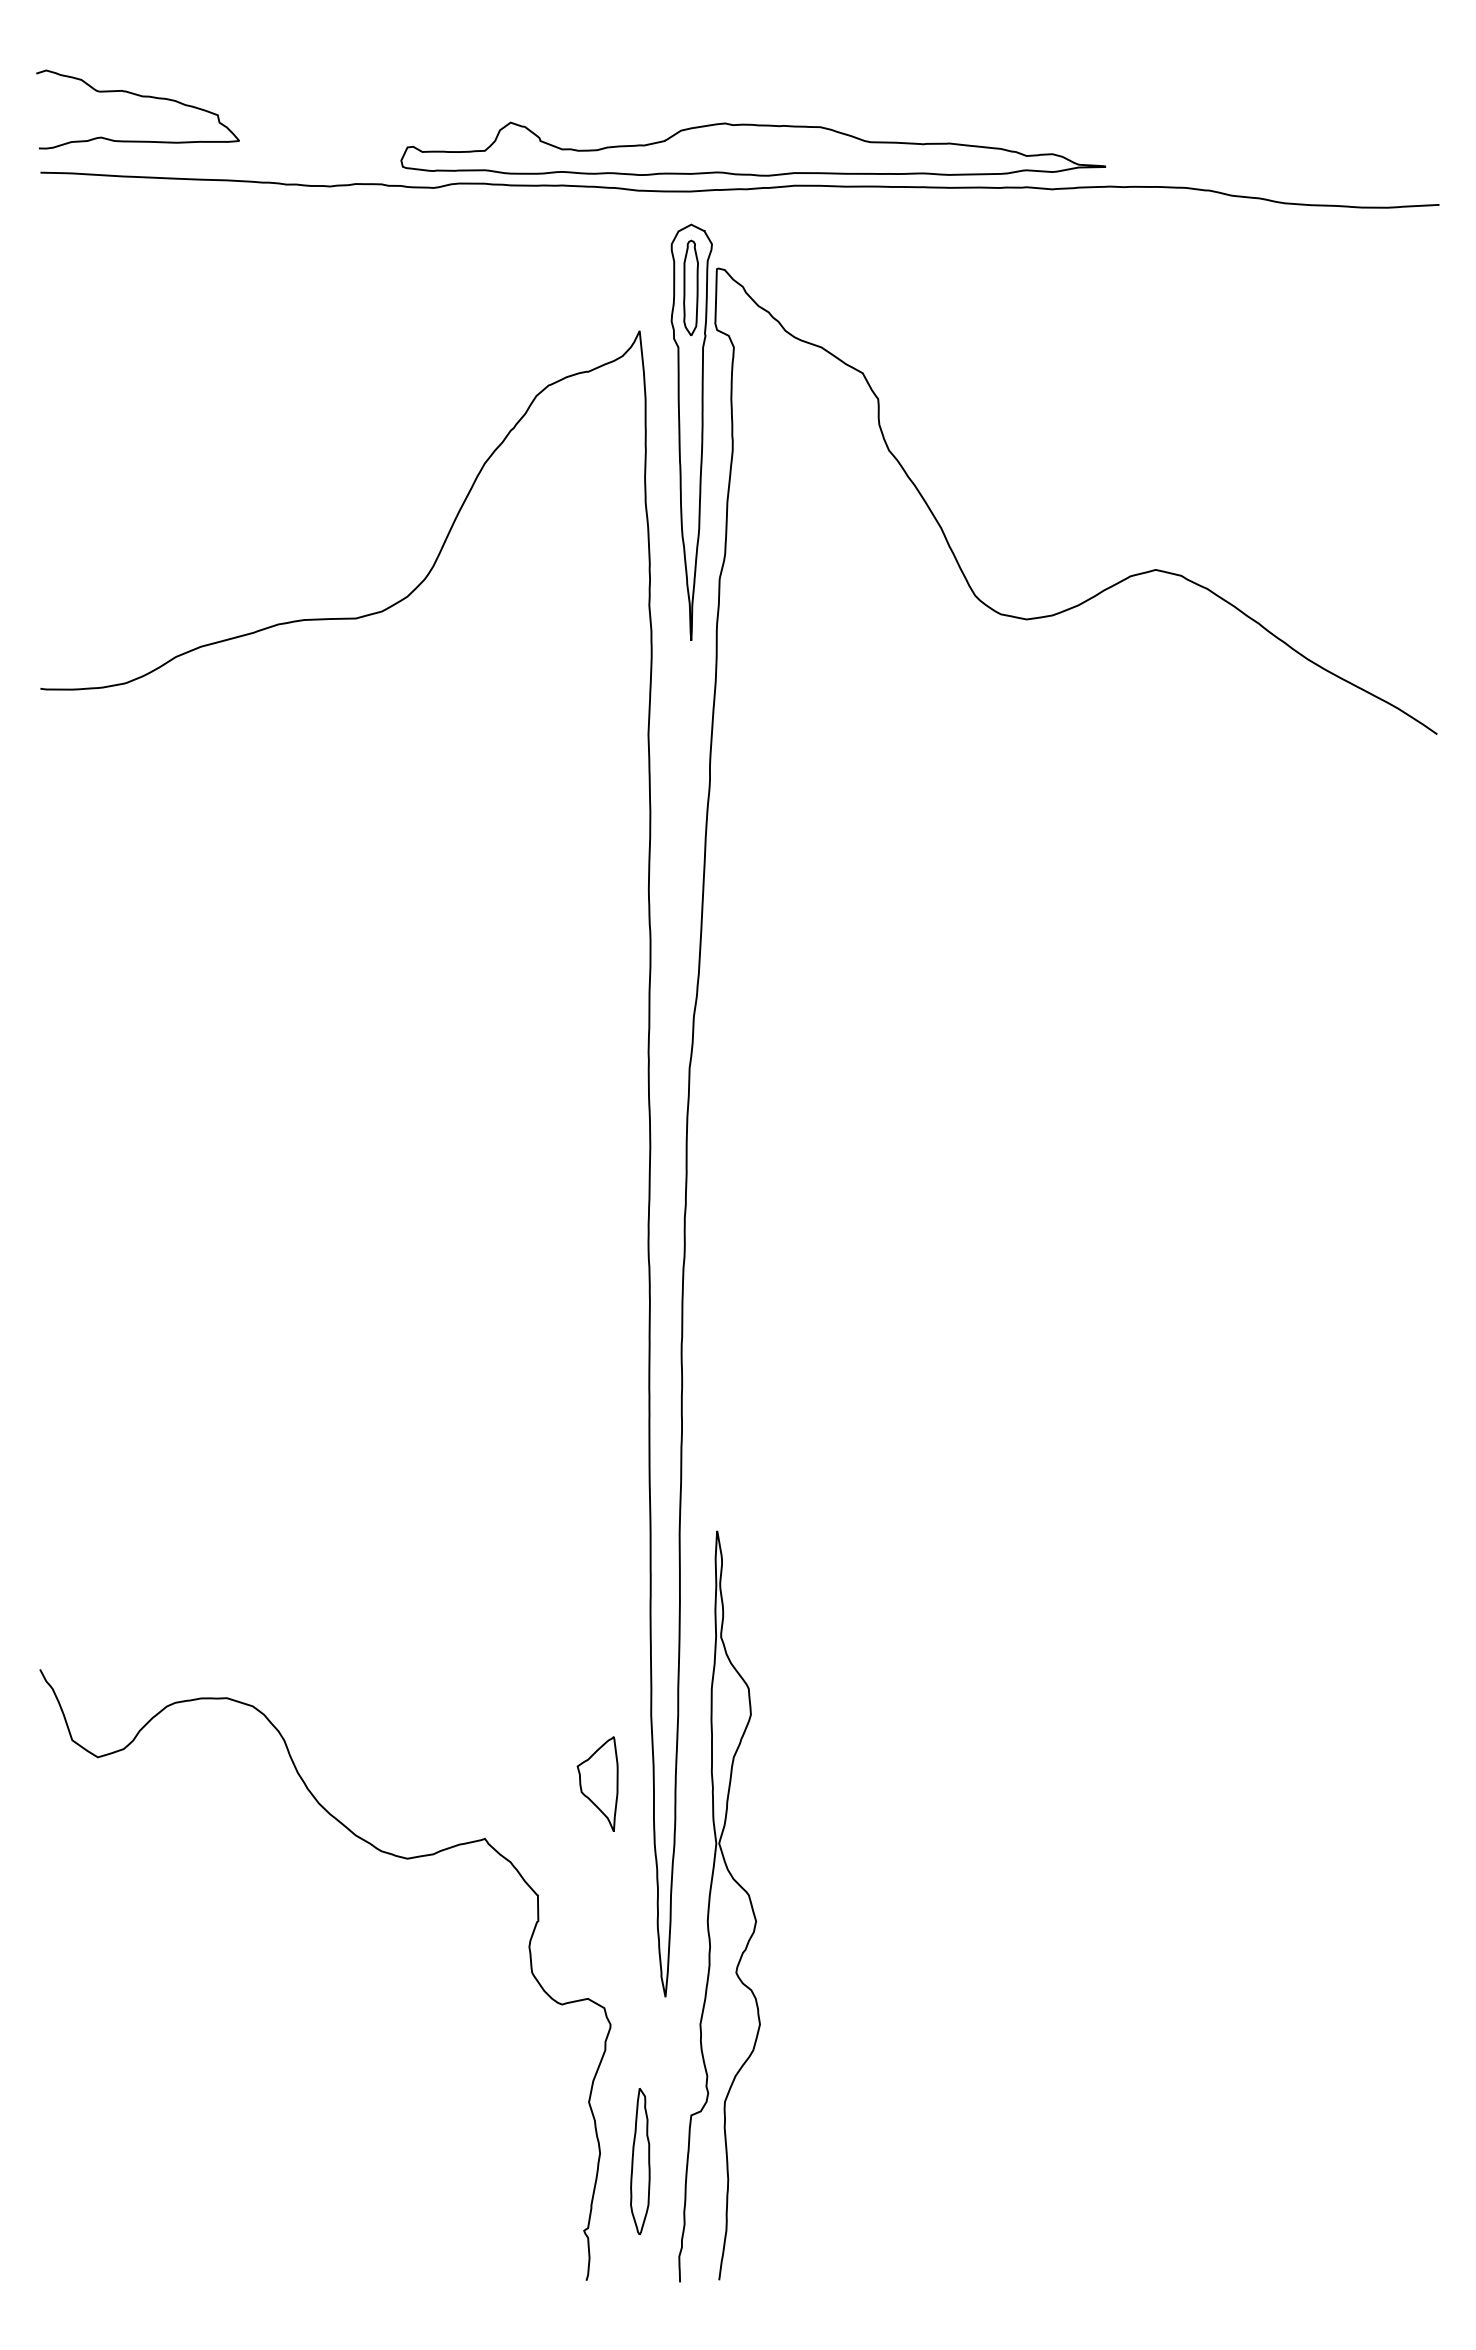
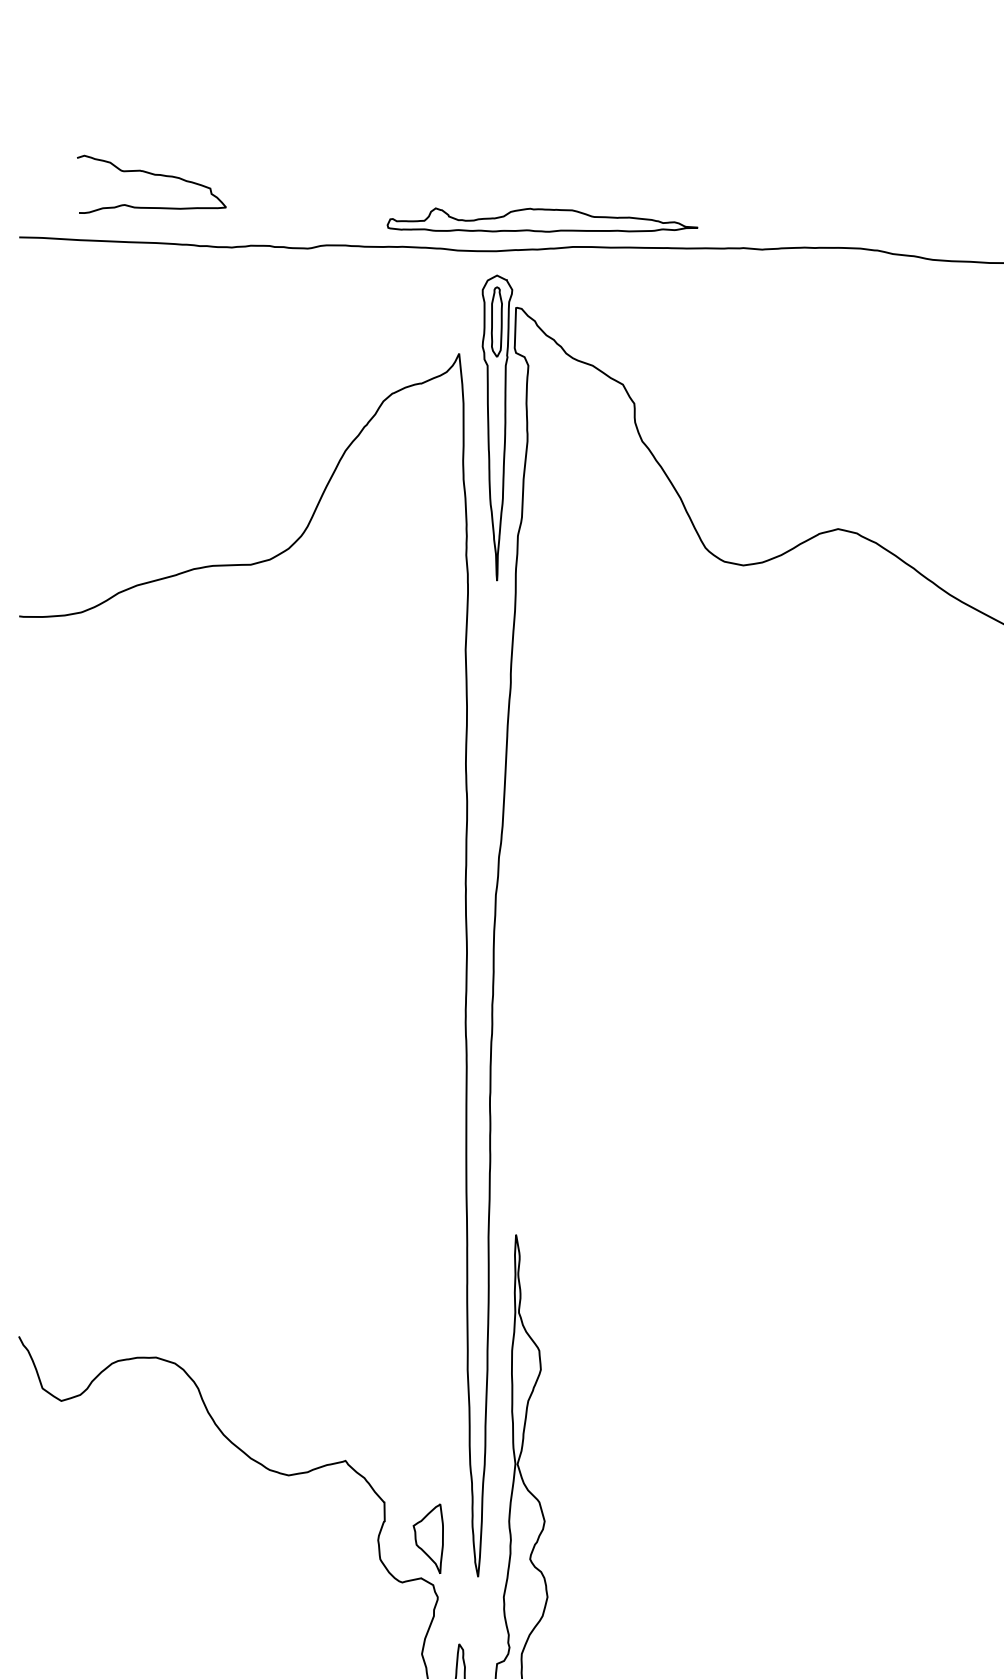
curve: (142, 97) -> (155, 175), moved
part: (753, 148) -> (542, 219), size x0.6
part: (597, 1783) -> (428, 1538), moved

